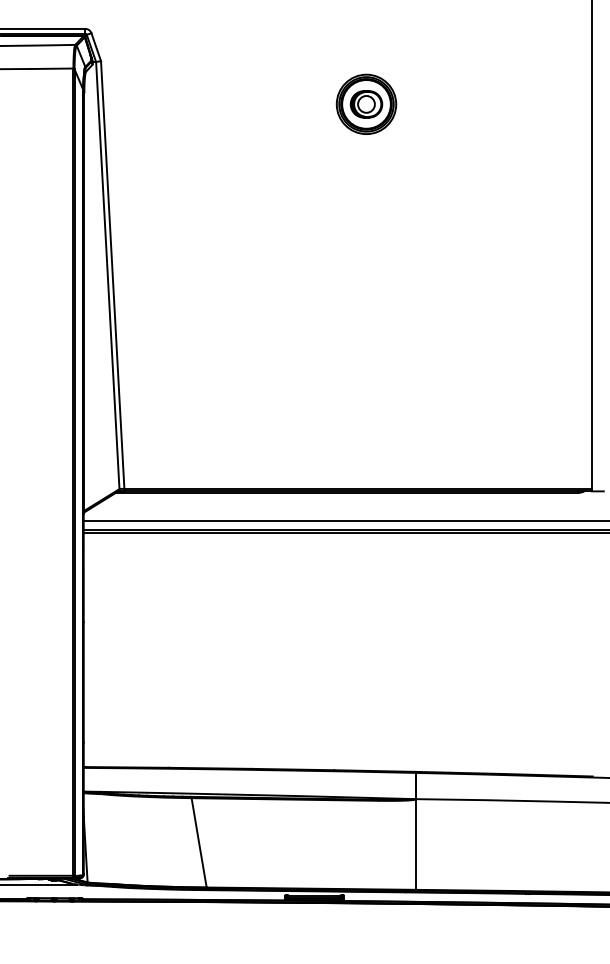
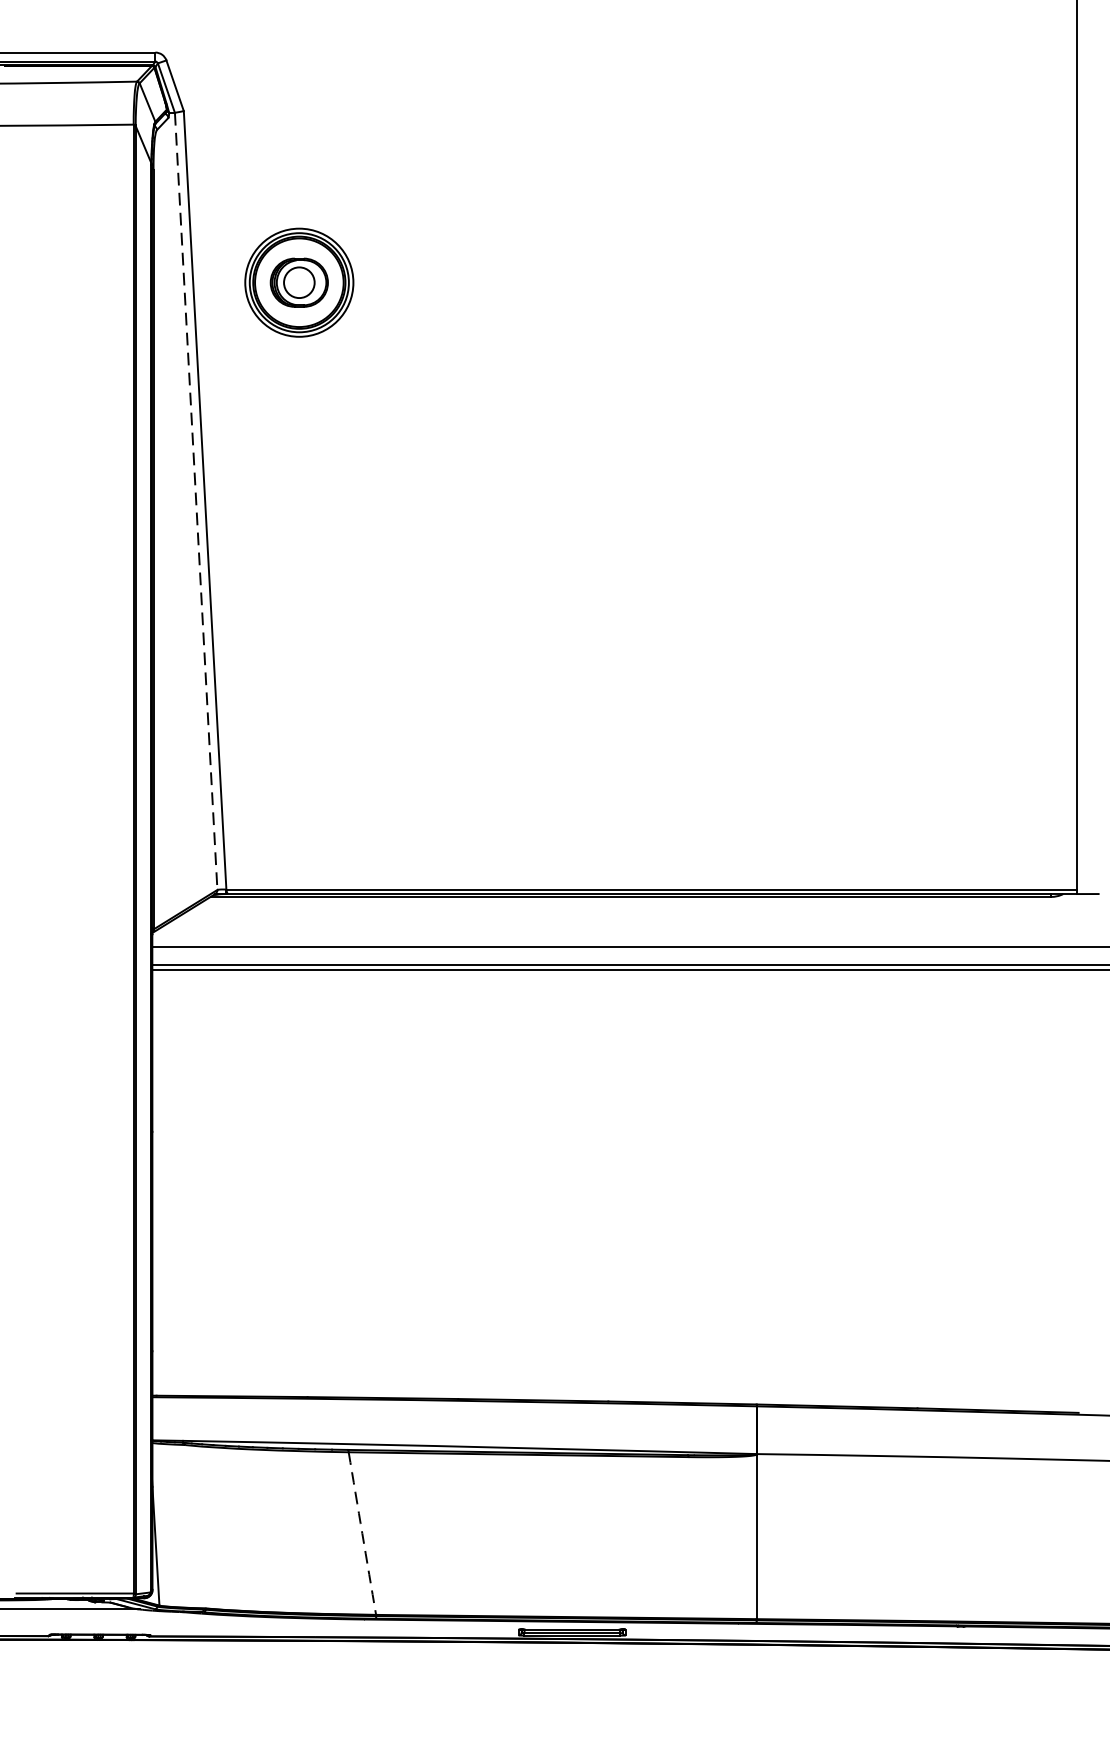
part: (366, 103) -> (299, 281), moved
line: (107, 275) -> (195, 501), solid -> dashed
arc: (199, 842) -> (363, 1532), solid -> dashed

